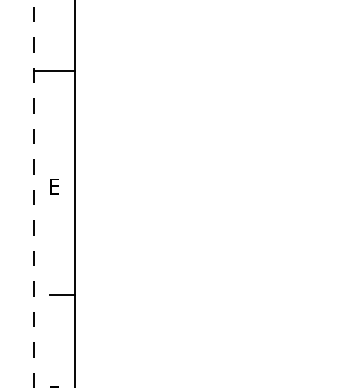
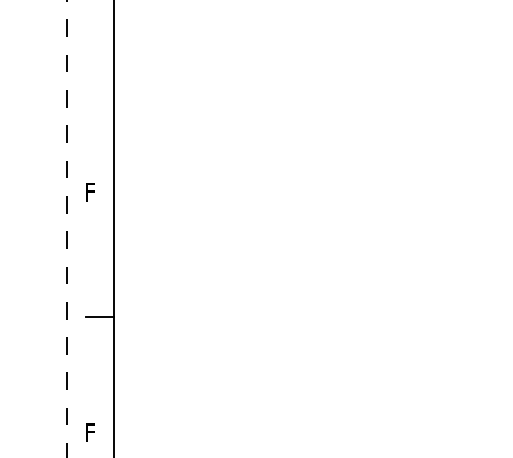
line: (53, 70) -> (89, 57), removed
text: (54, 186) -> (90, 192), E -> F

